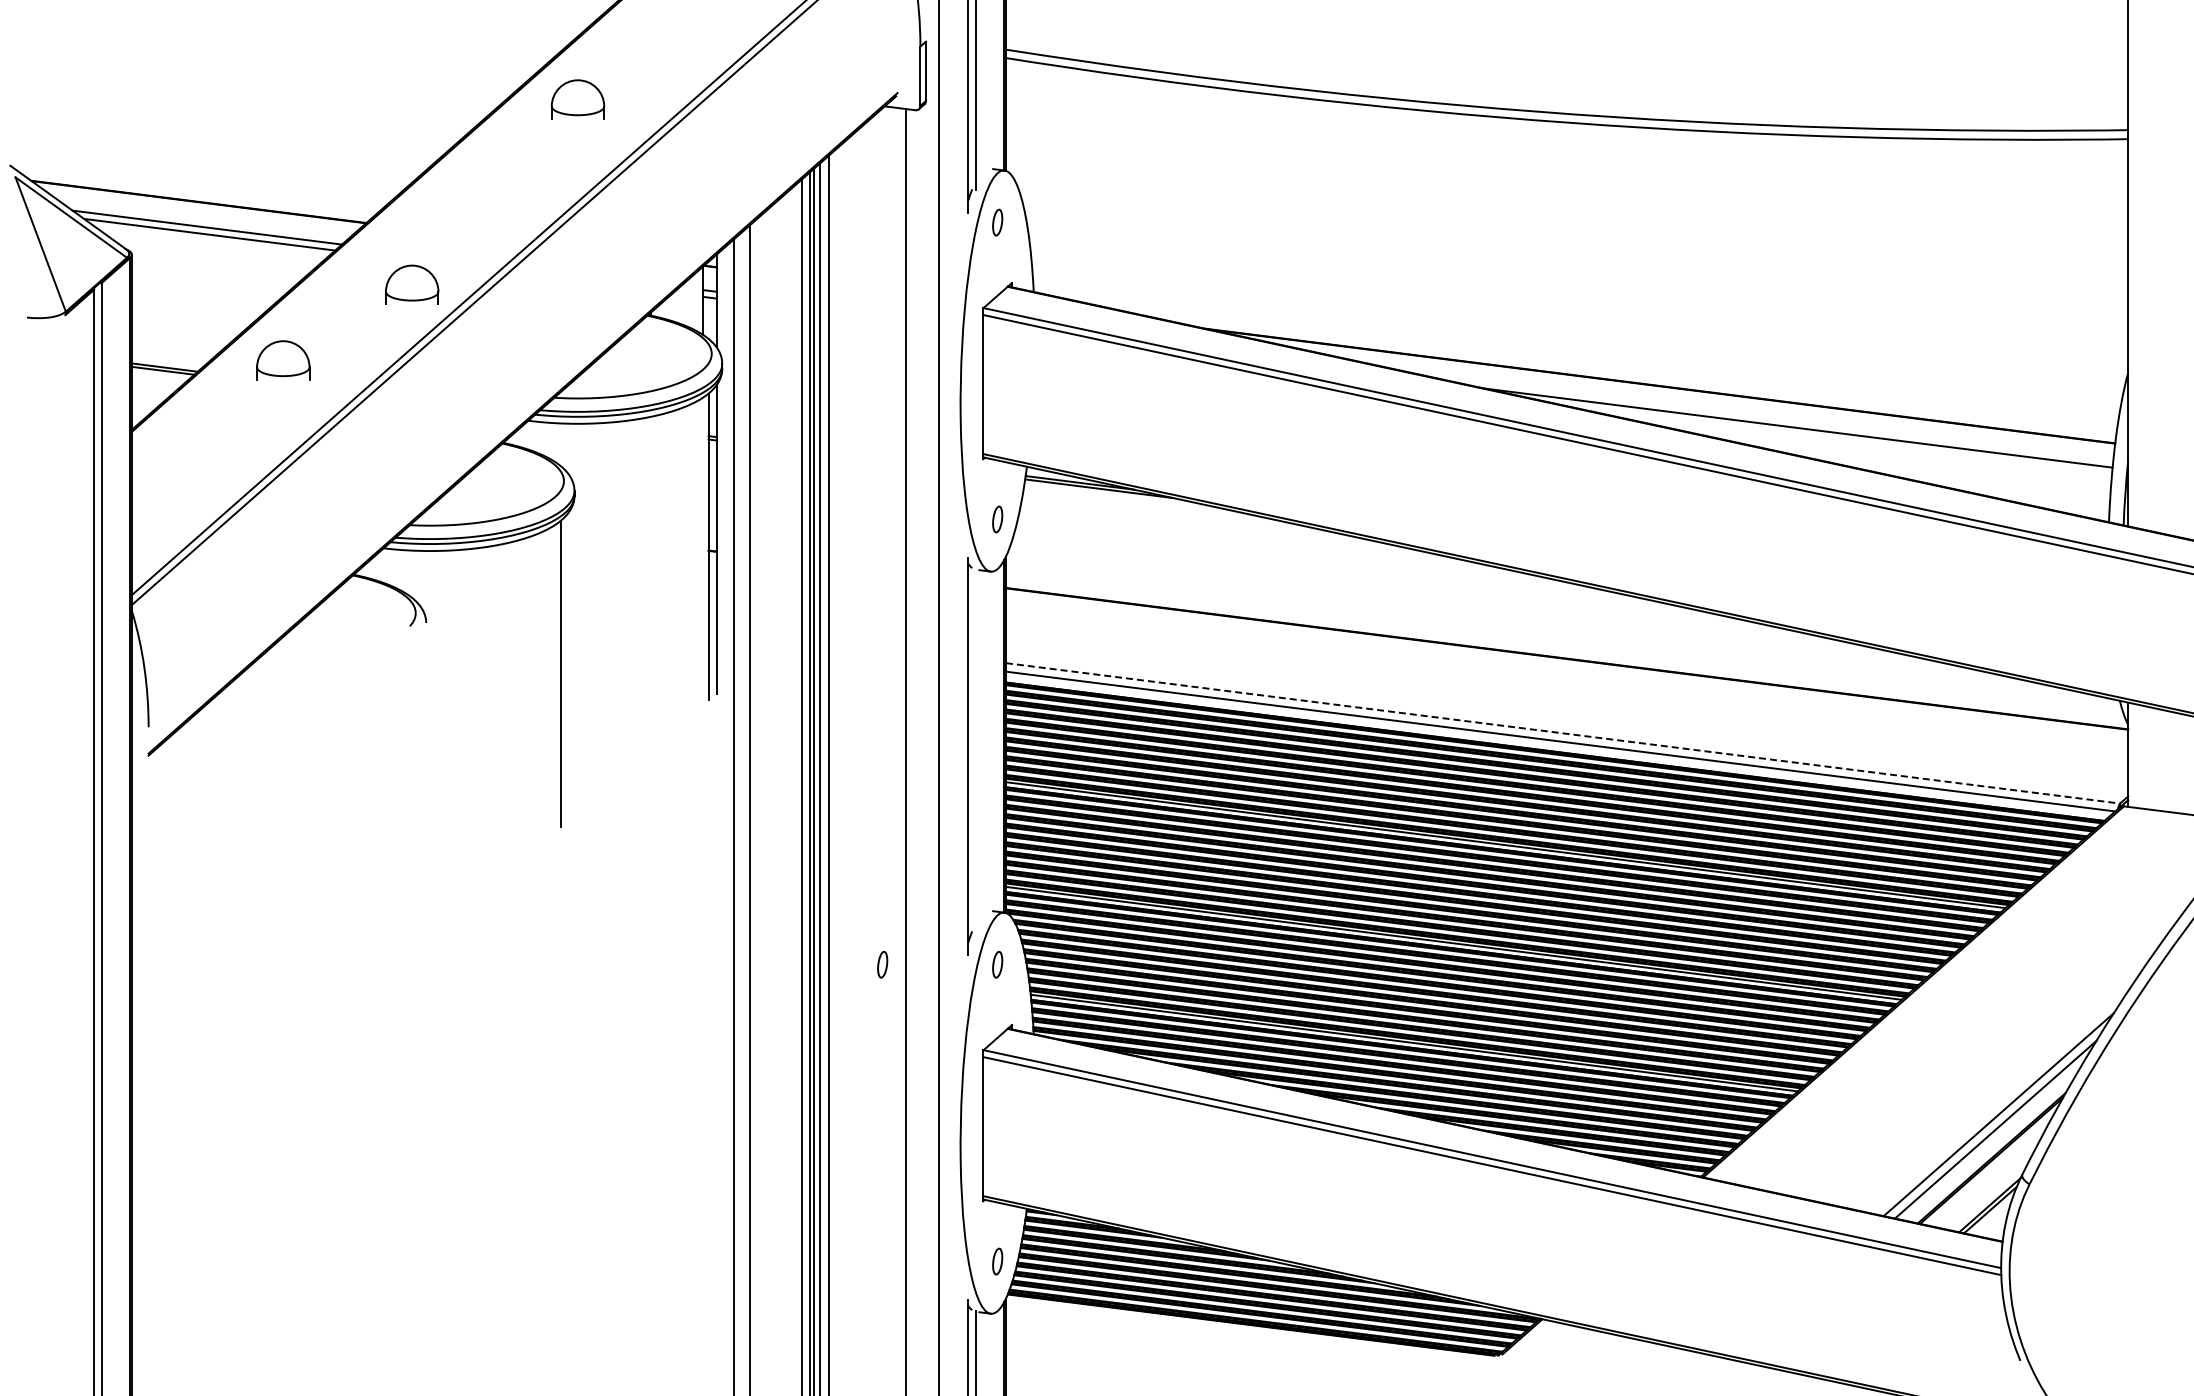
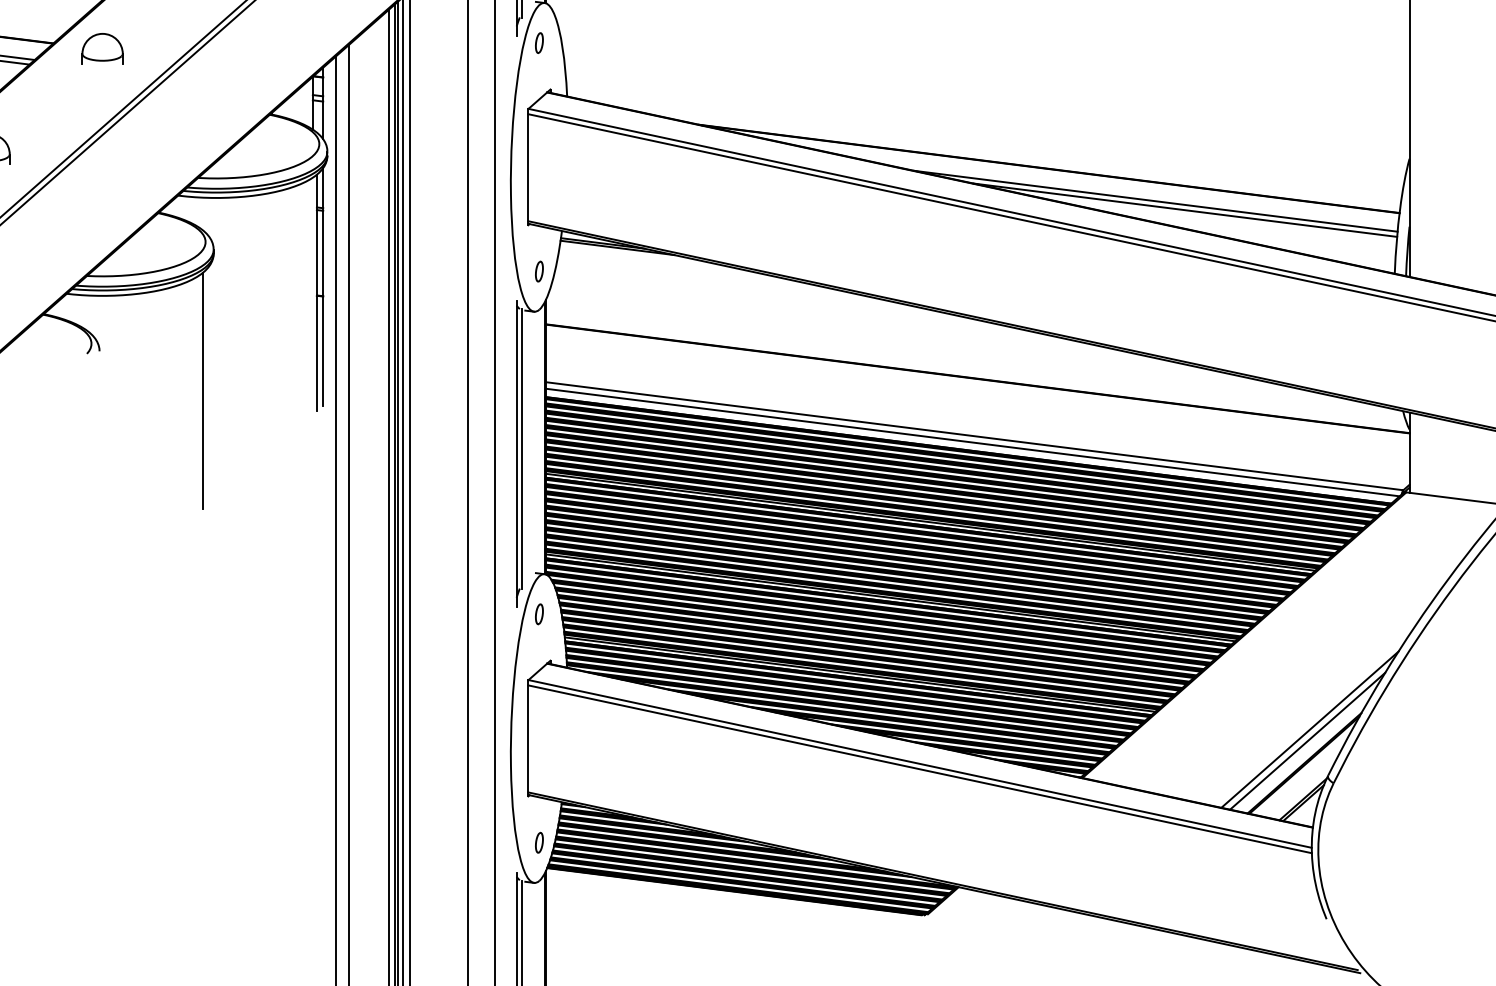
part: (412, 284) -> (102, 48), moved
line: (1836, 439) -> (1185, 210), added
line: (1563, 733) -> (974, 436), dashed -> solid
line: (975, 749) -> (522, 448), added
part: (882, 964) -> (450, 614), removed

